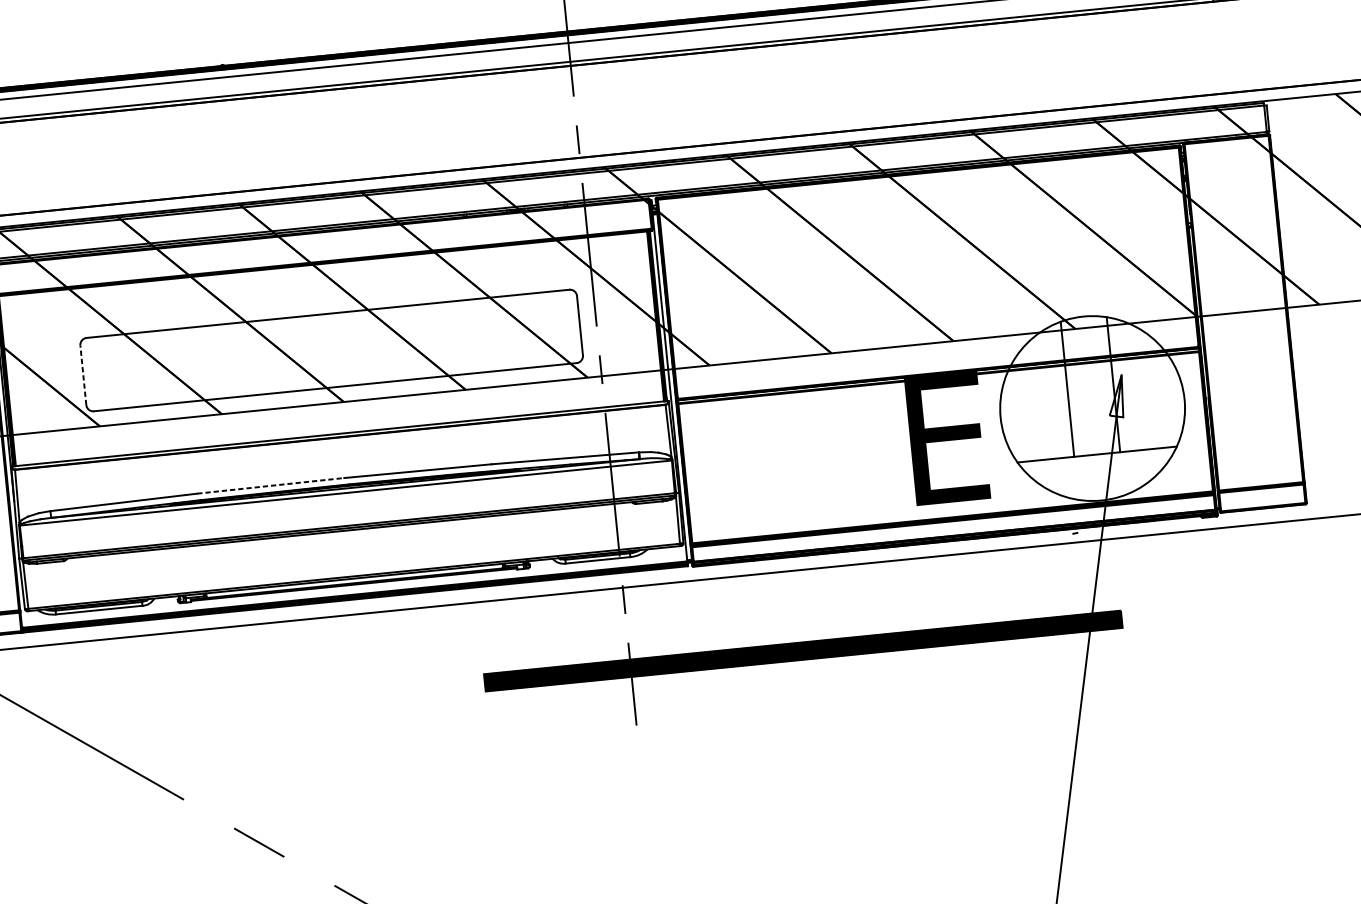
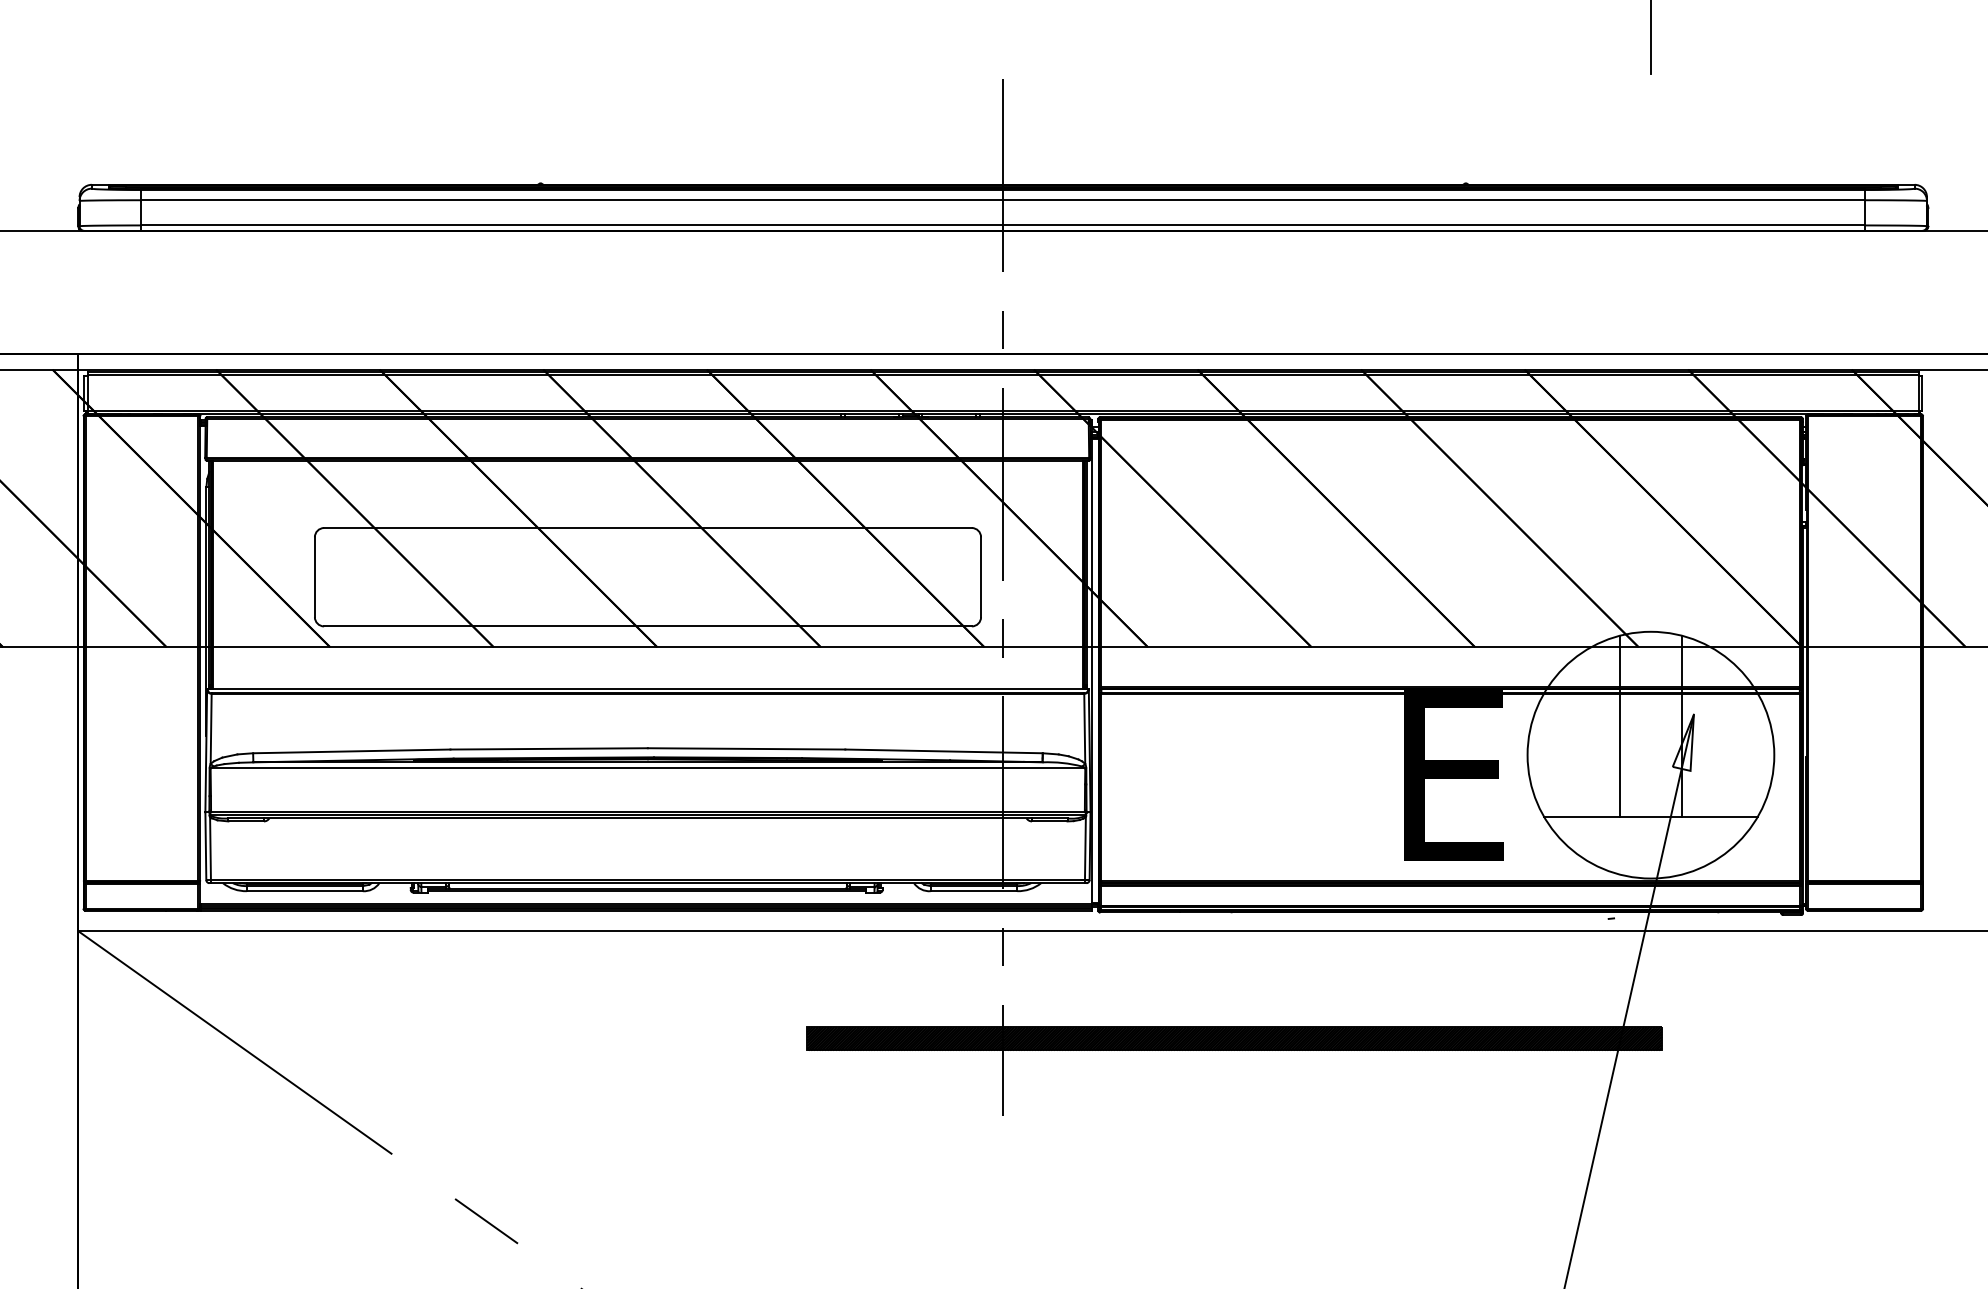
line: (83, 375) -> (314, 577), dashed -> solid
line: (270, 485) -> (549, 748), dashed -> solid

